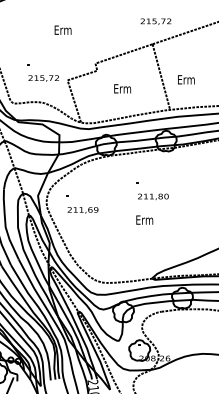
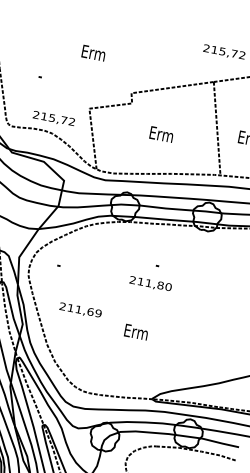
text: (62, 29) -> (93, 52), moved
text: (43, 78) -> (53, 118), moved
text: (153, 196) -> (151, 283), moved
text: (82, 210) -> (79, 310), moved
text: (144, 219) -> (136, 331), moved

